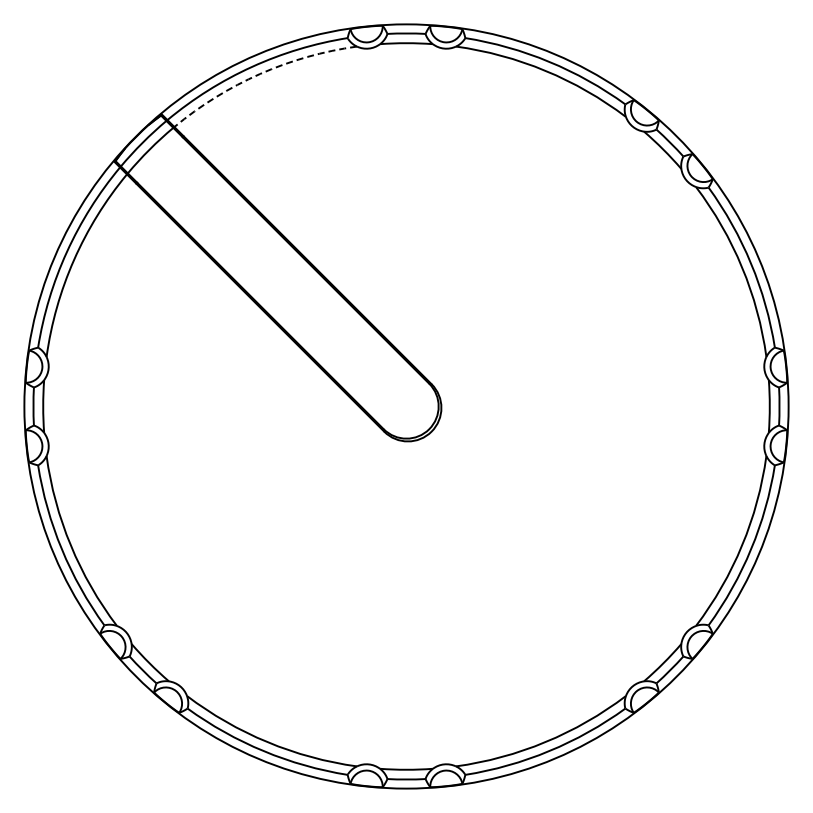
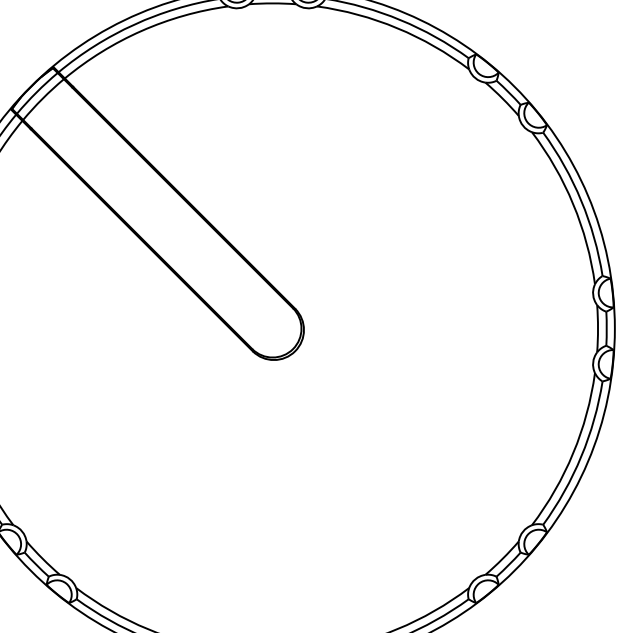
arc: (260, 74) -> (141, 31), dashed -> solid

